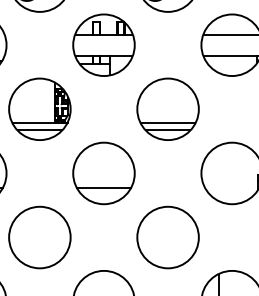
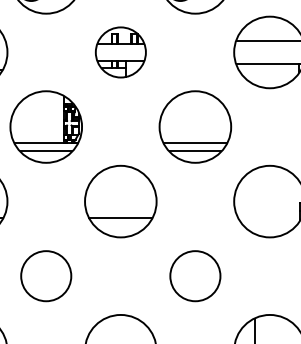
part: (103, 45) -> (120, 52), size x0.7
circle: (40, 236) -> (46, 275), size x0.7
circle: (168, 236) -> (195, 275), size x0.7

